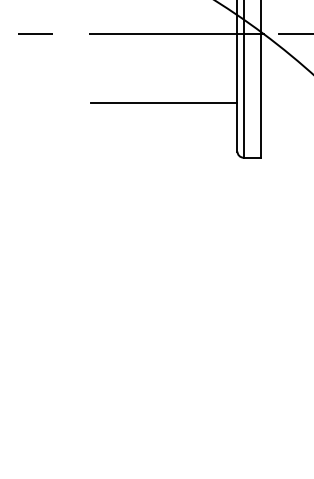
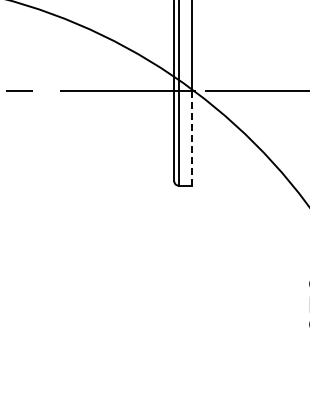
line: (261, 95) -> (192, 138), solid -> dashed
line: (164, 103) -> (118, 144), removed

